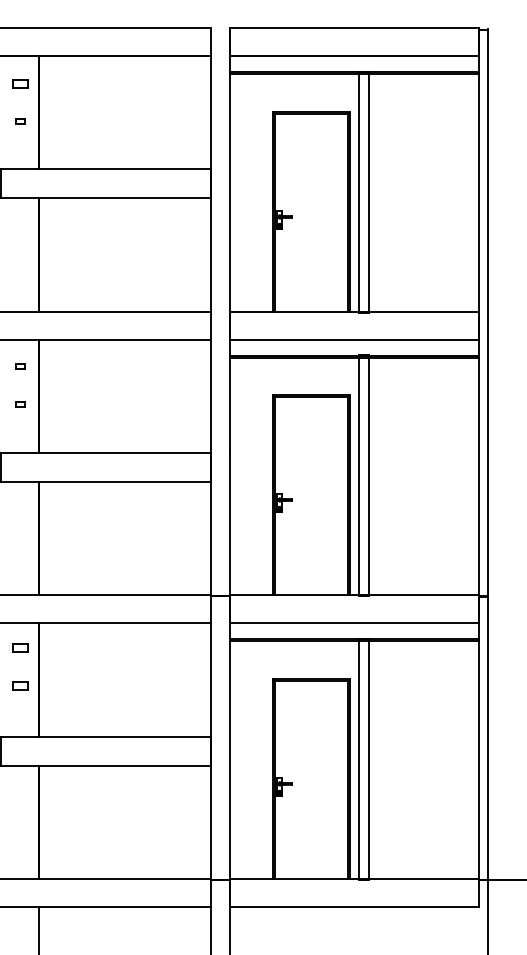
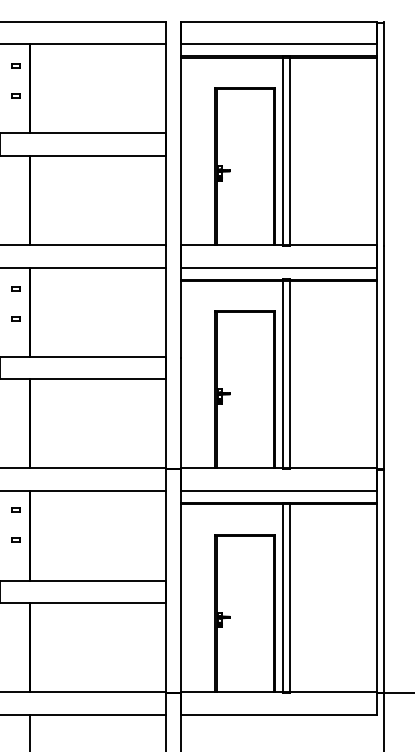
part: (20, 83) -> (16, 65), size x0.62
part: (20, 647) -> (16, 509), size x0.62
part: (20, 685) -> (16, 539), size x0.62

